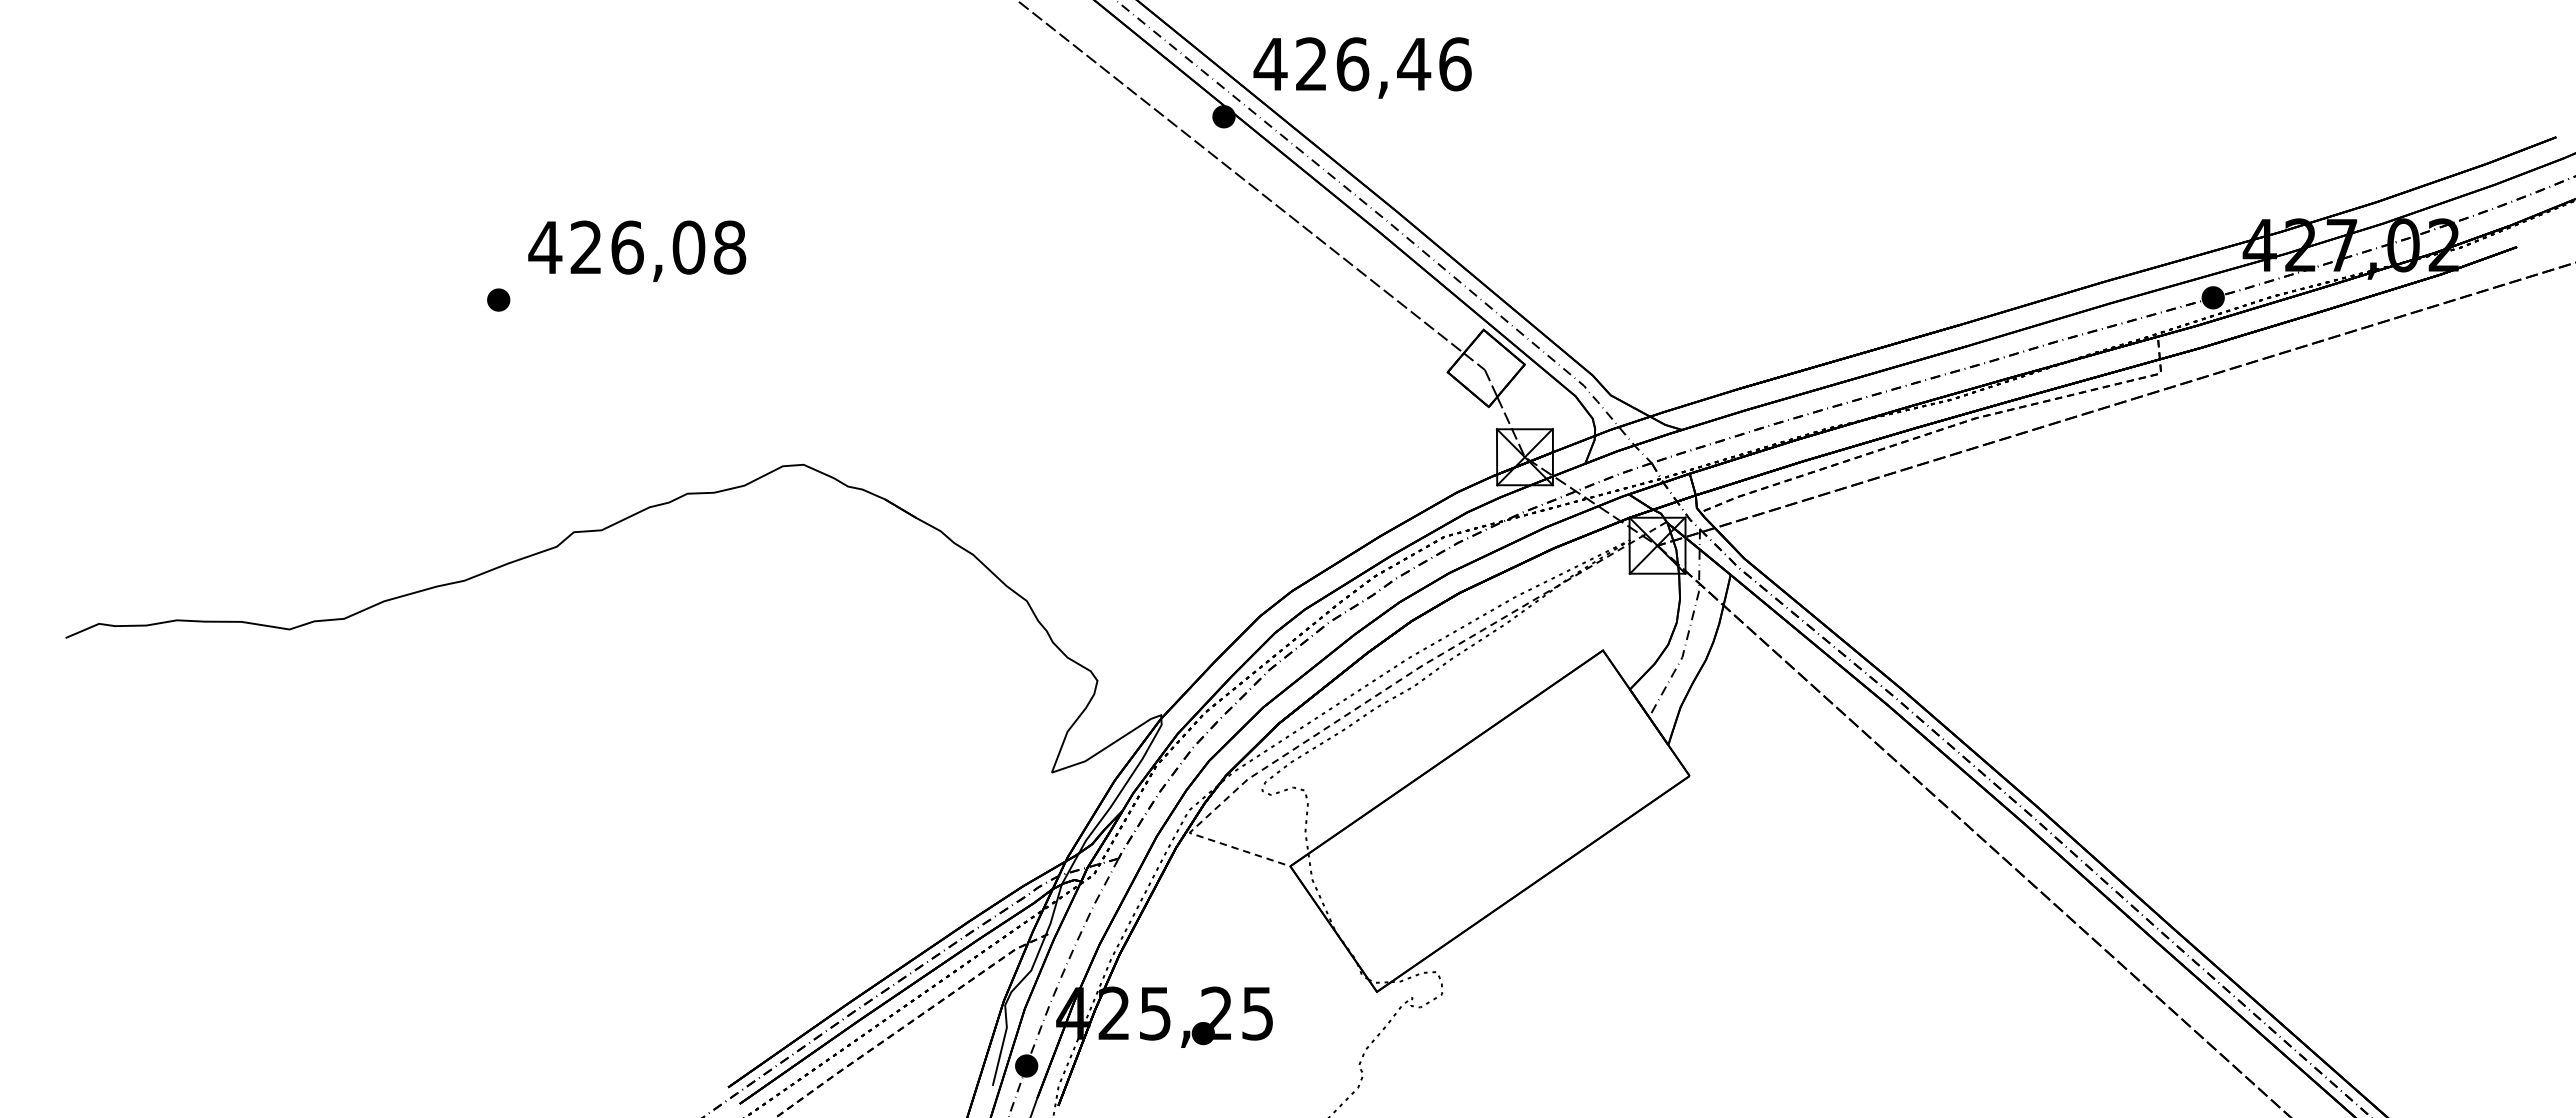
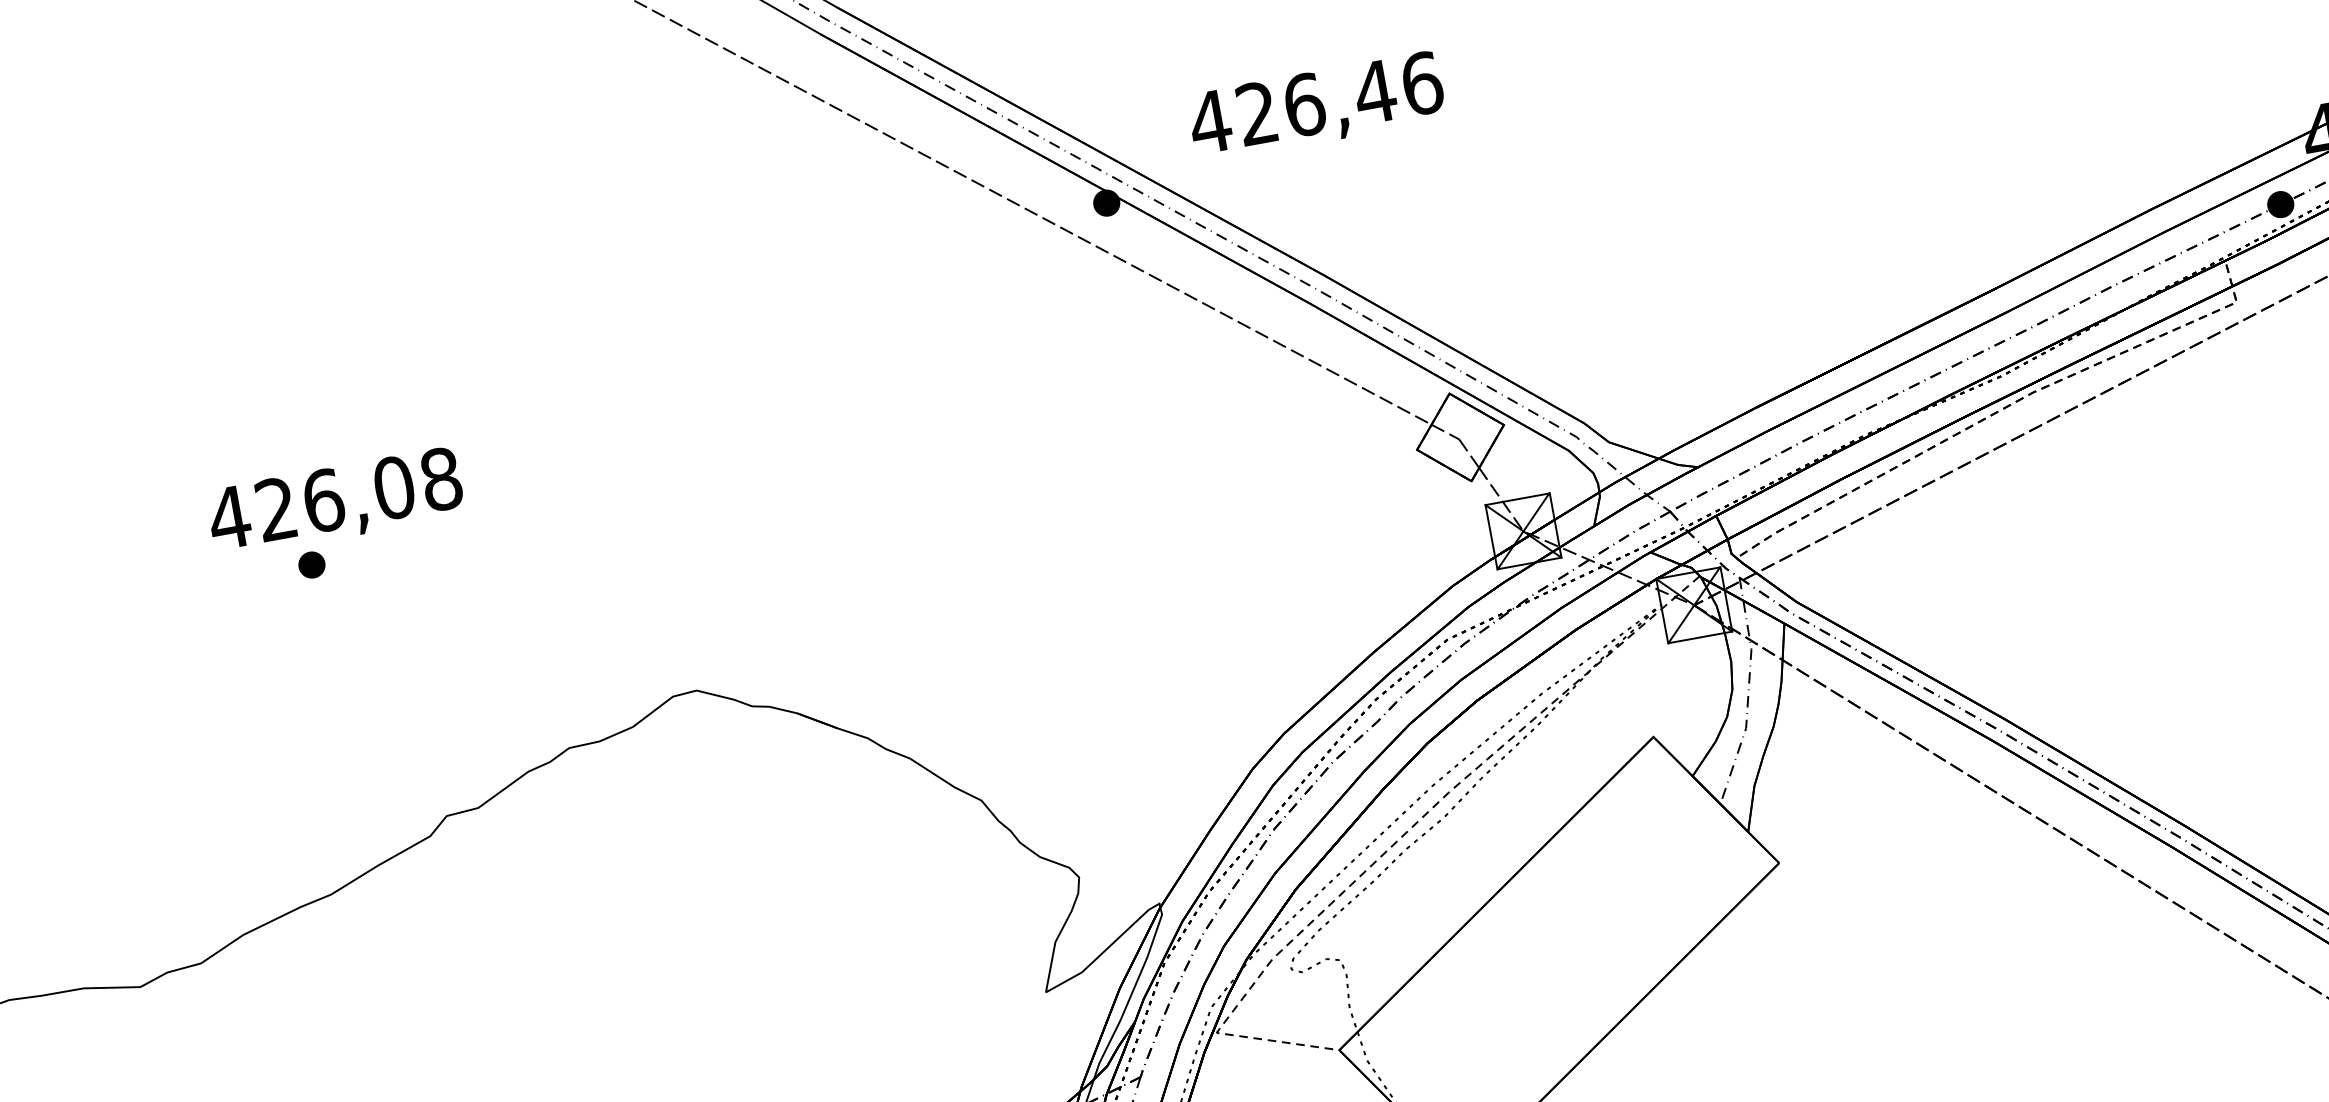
text: (1362, 67) -> (1316, 106), moved
text: (637, 250) -> (335, 501), moved

